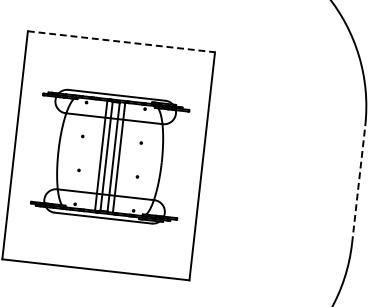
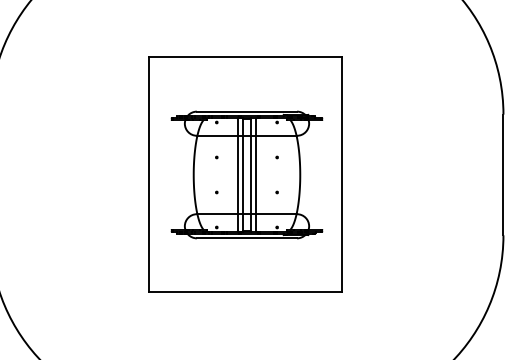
line: (121, 41) -> (245, 56), dashed -> solid
line: (358, 184) -> (503, 174), dashed -> solid

